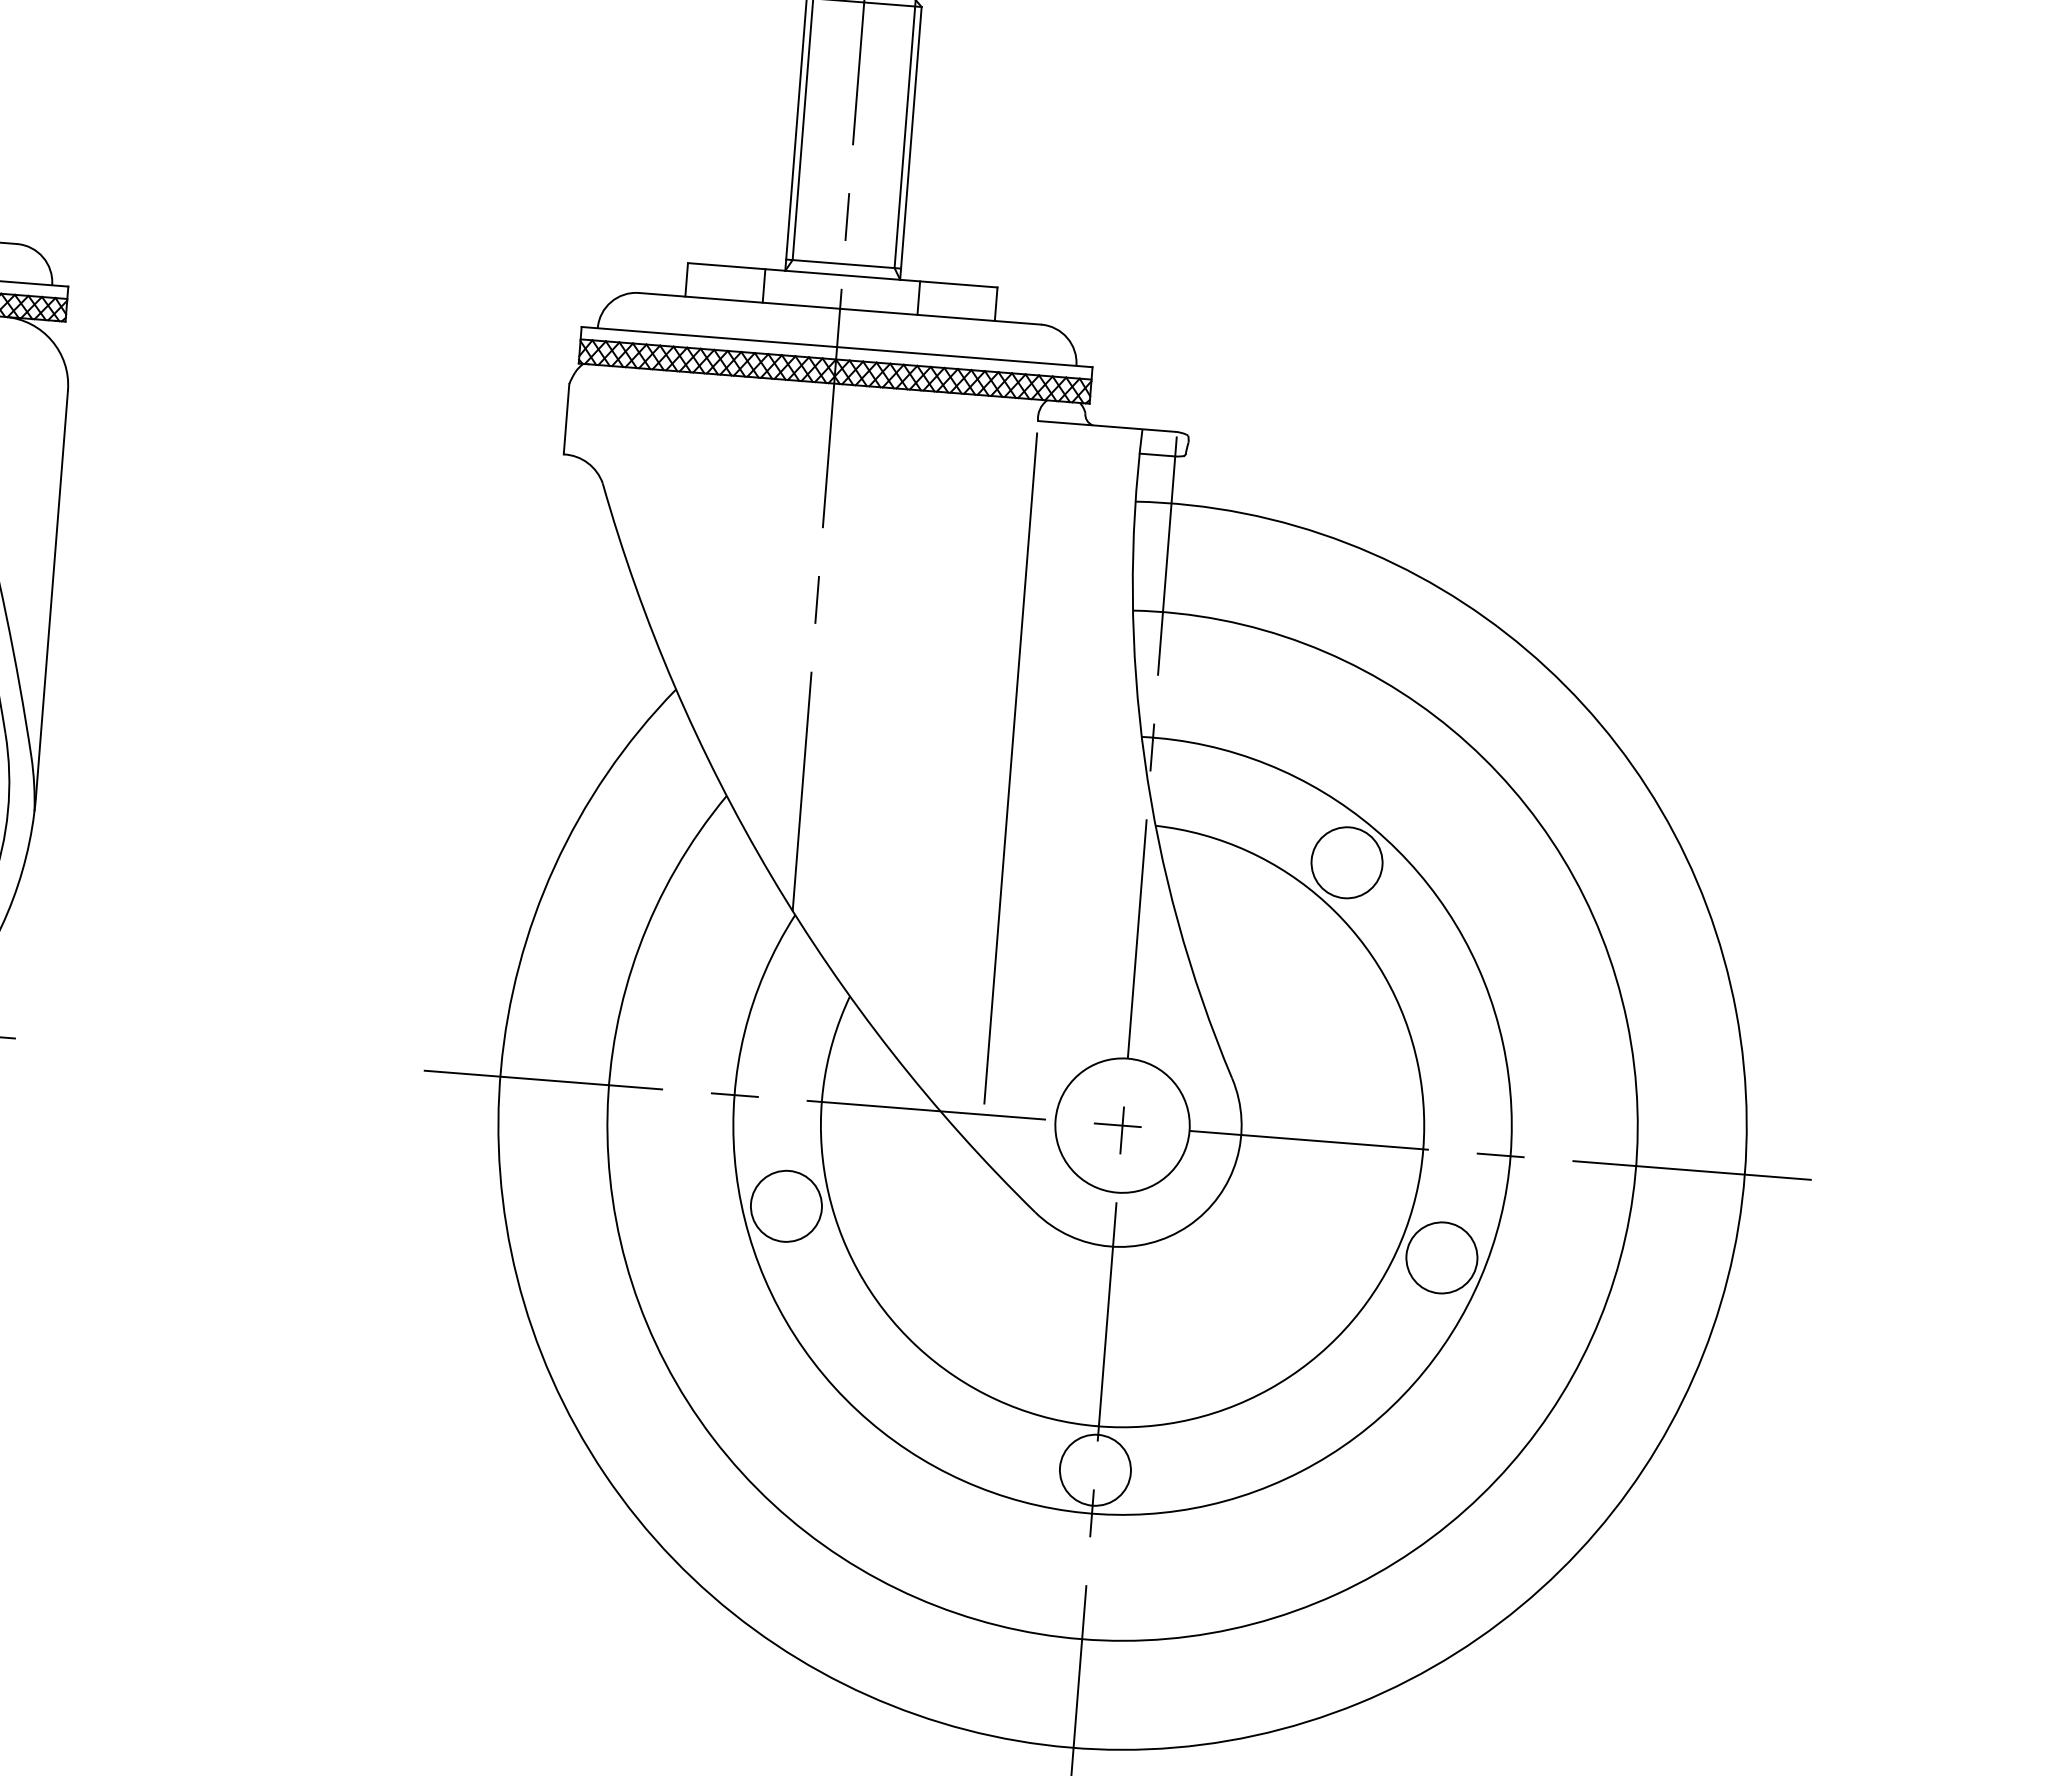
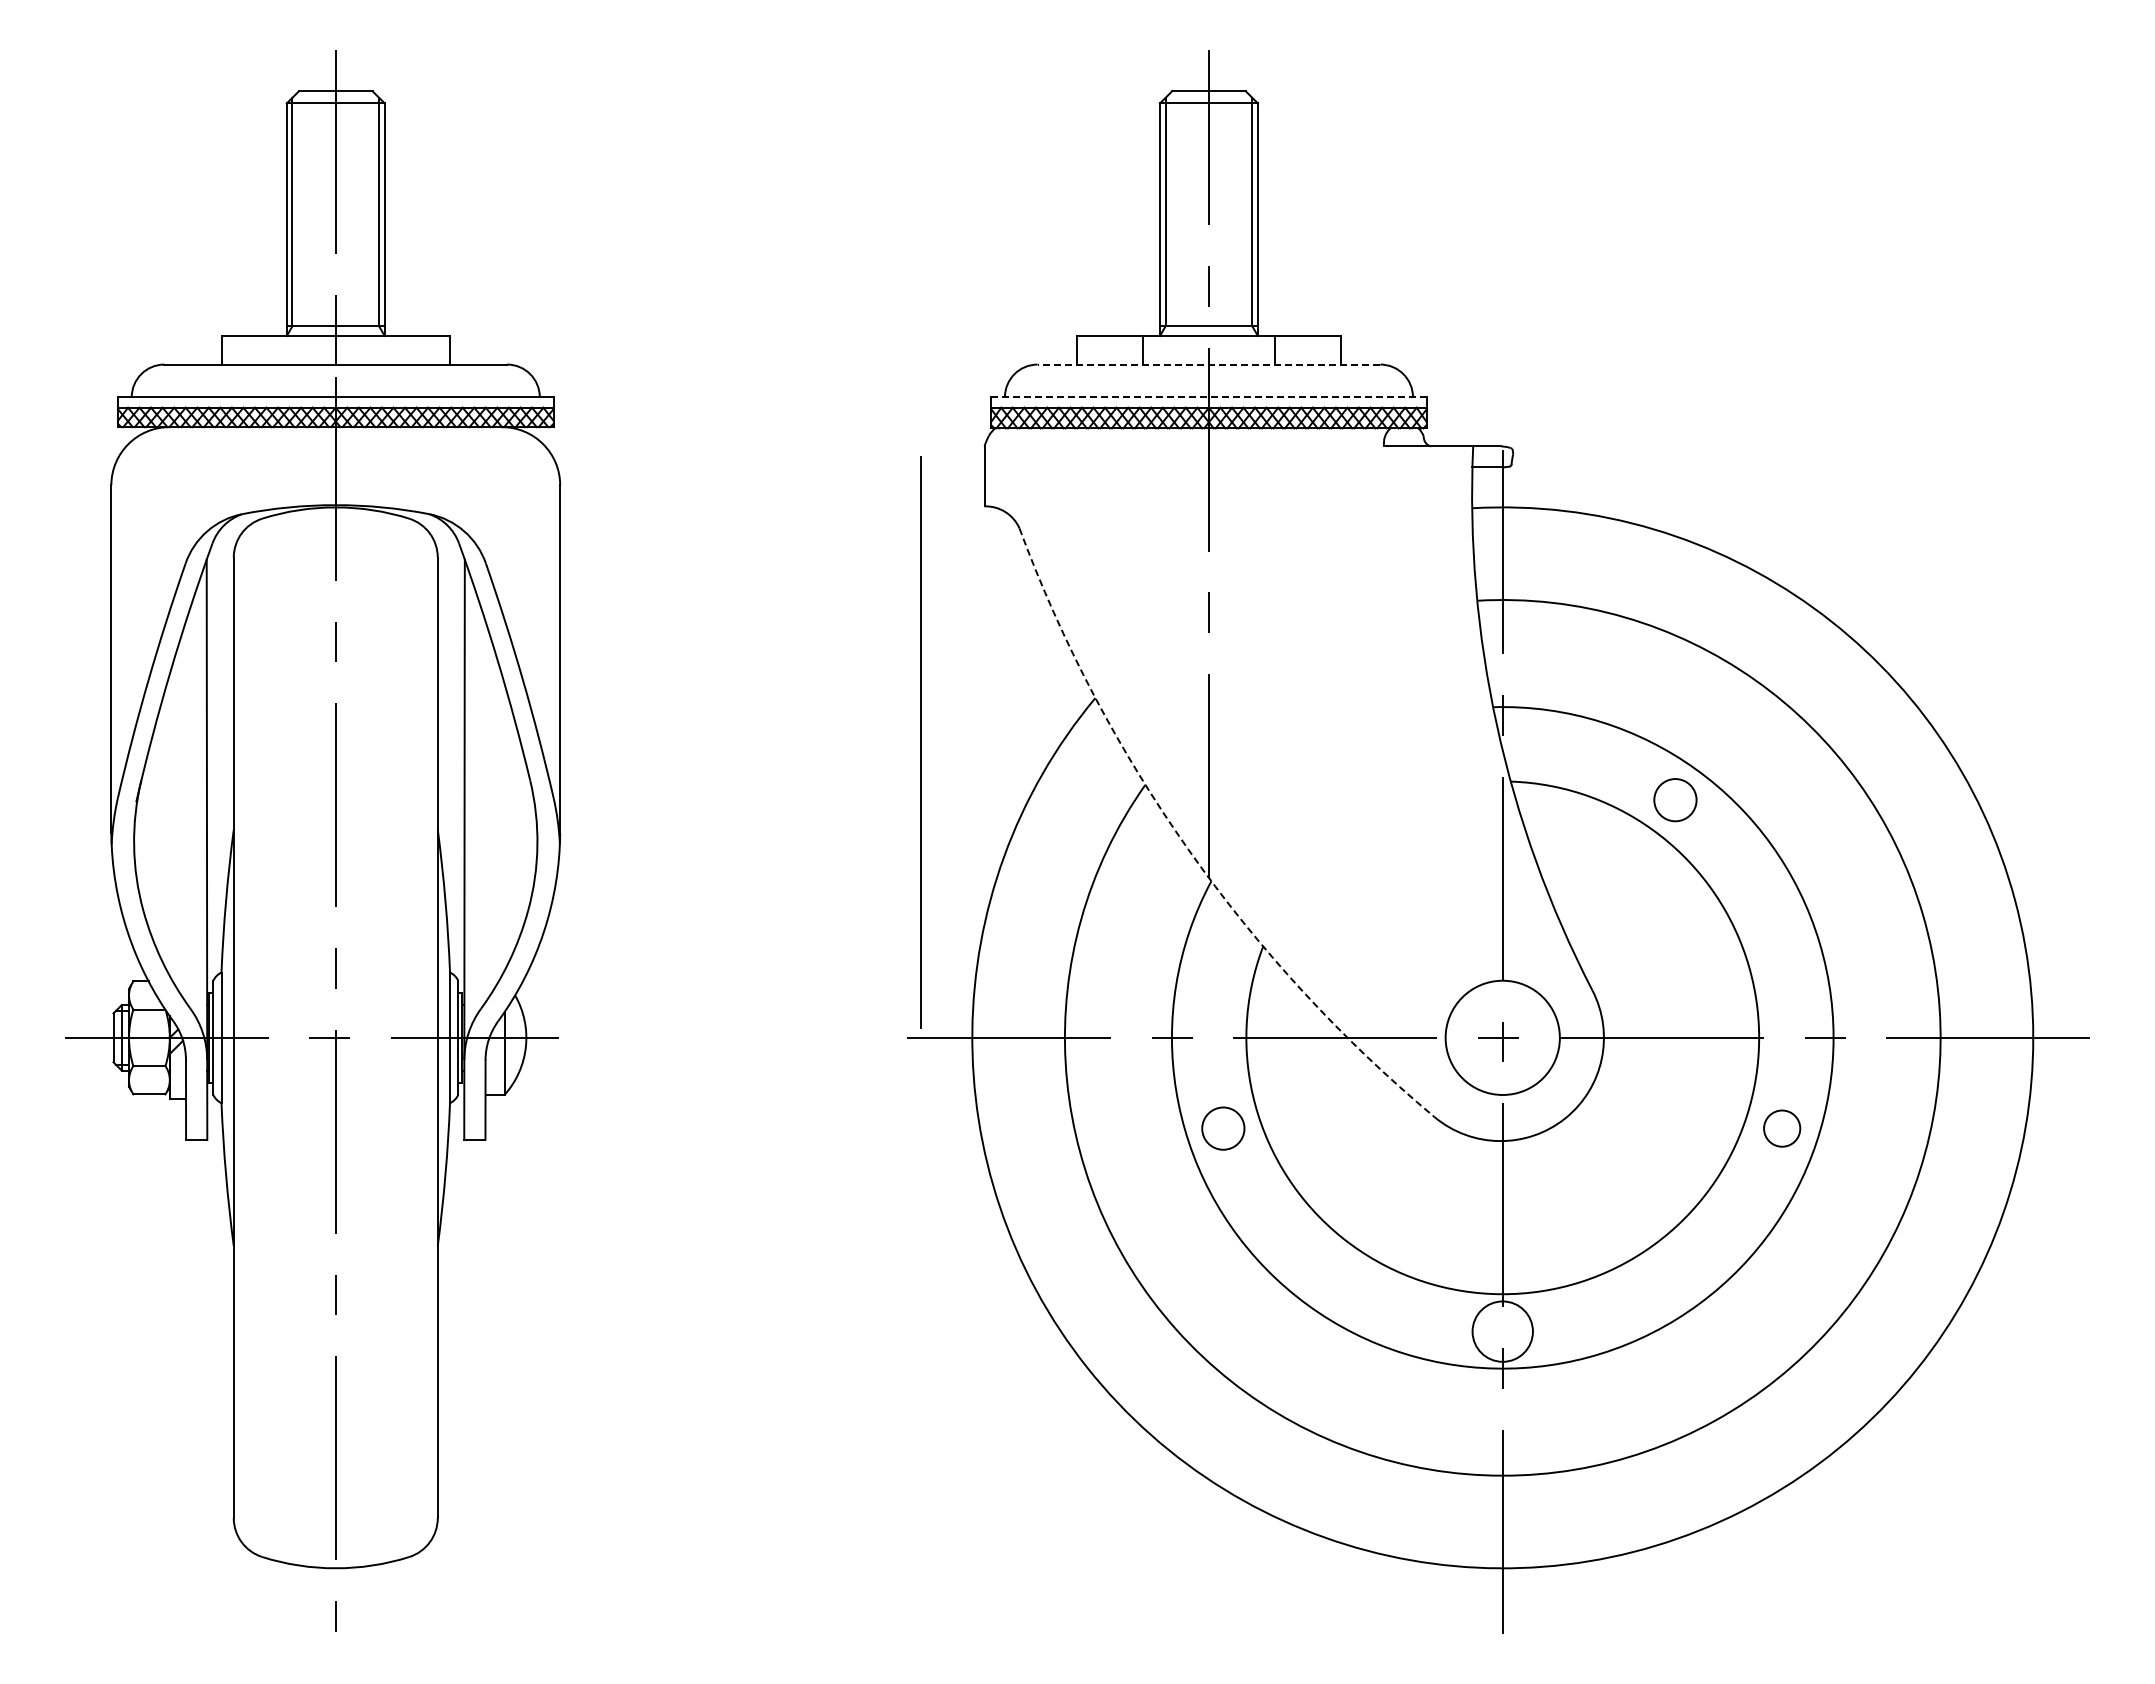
line: (839, 308) -> (1208, 364), solid -> dashed
line: (836, 347) -> (1208, 397), solid -> dashed
line: (1009, 768) -> (920, 742), moved
circle: (1347, 862) -> (1675, 799), size x0.7
arc: (771, 875) -> (1188, 849), solid -> dashed
circle: (786, 1206) -> (1223, 1128), size x0.7
circle: (1441, 1257) -> (1781, 1128), size x0.6

